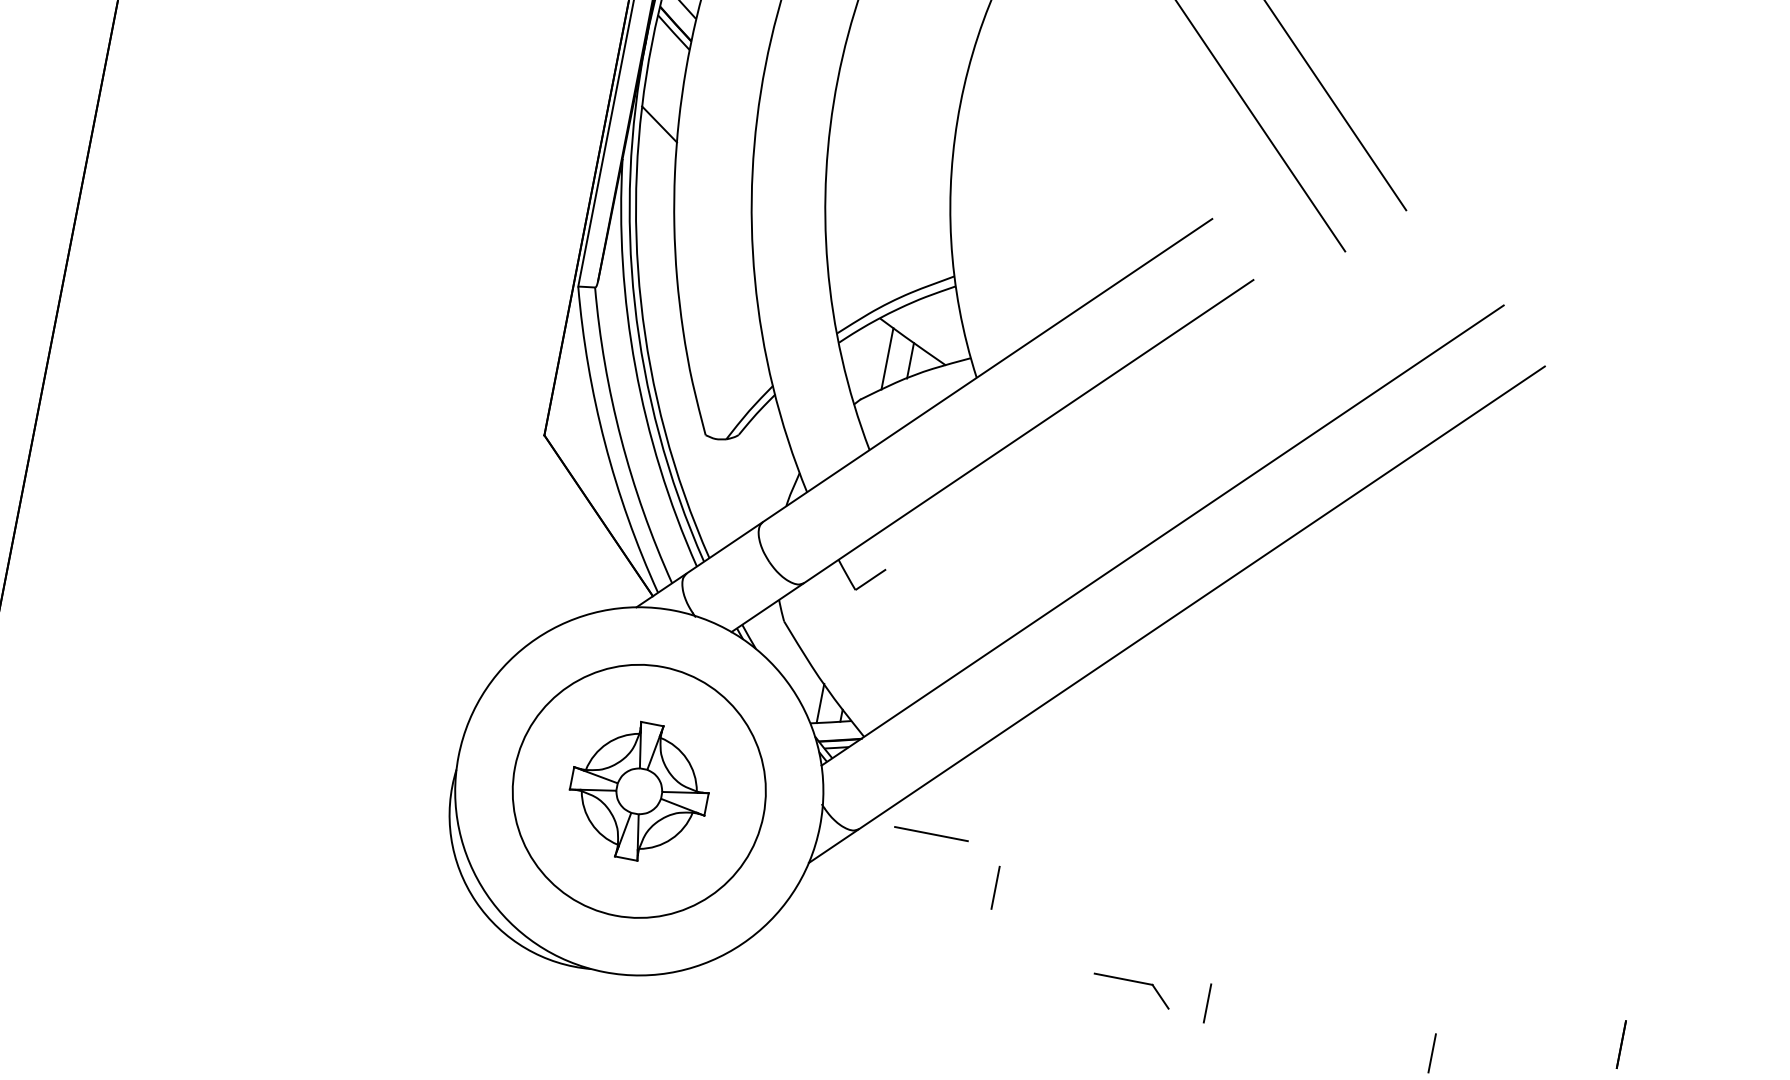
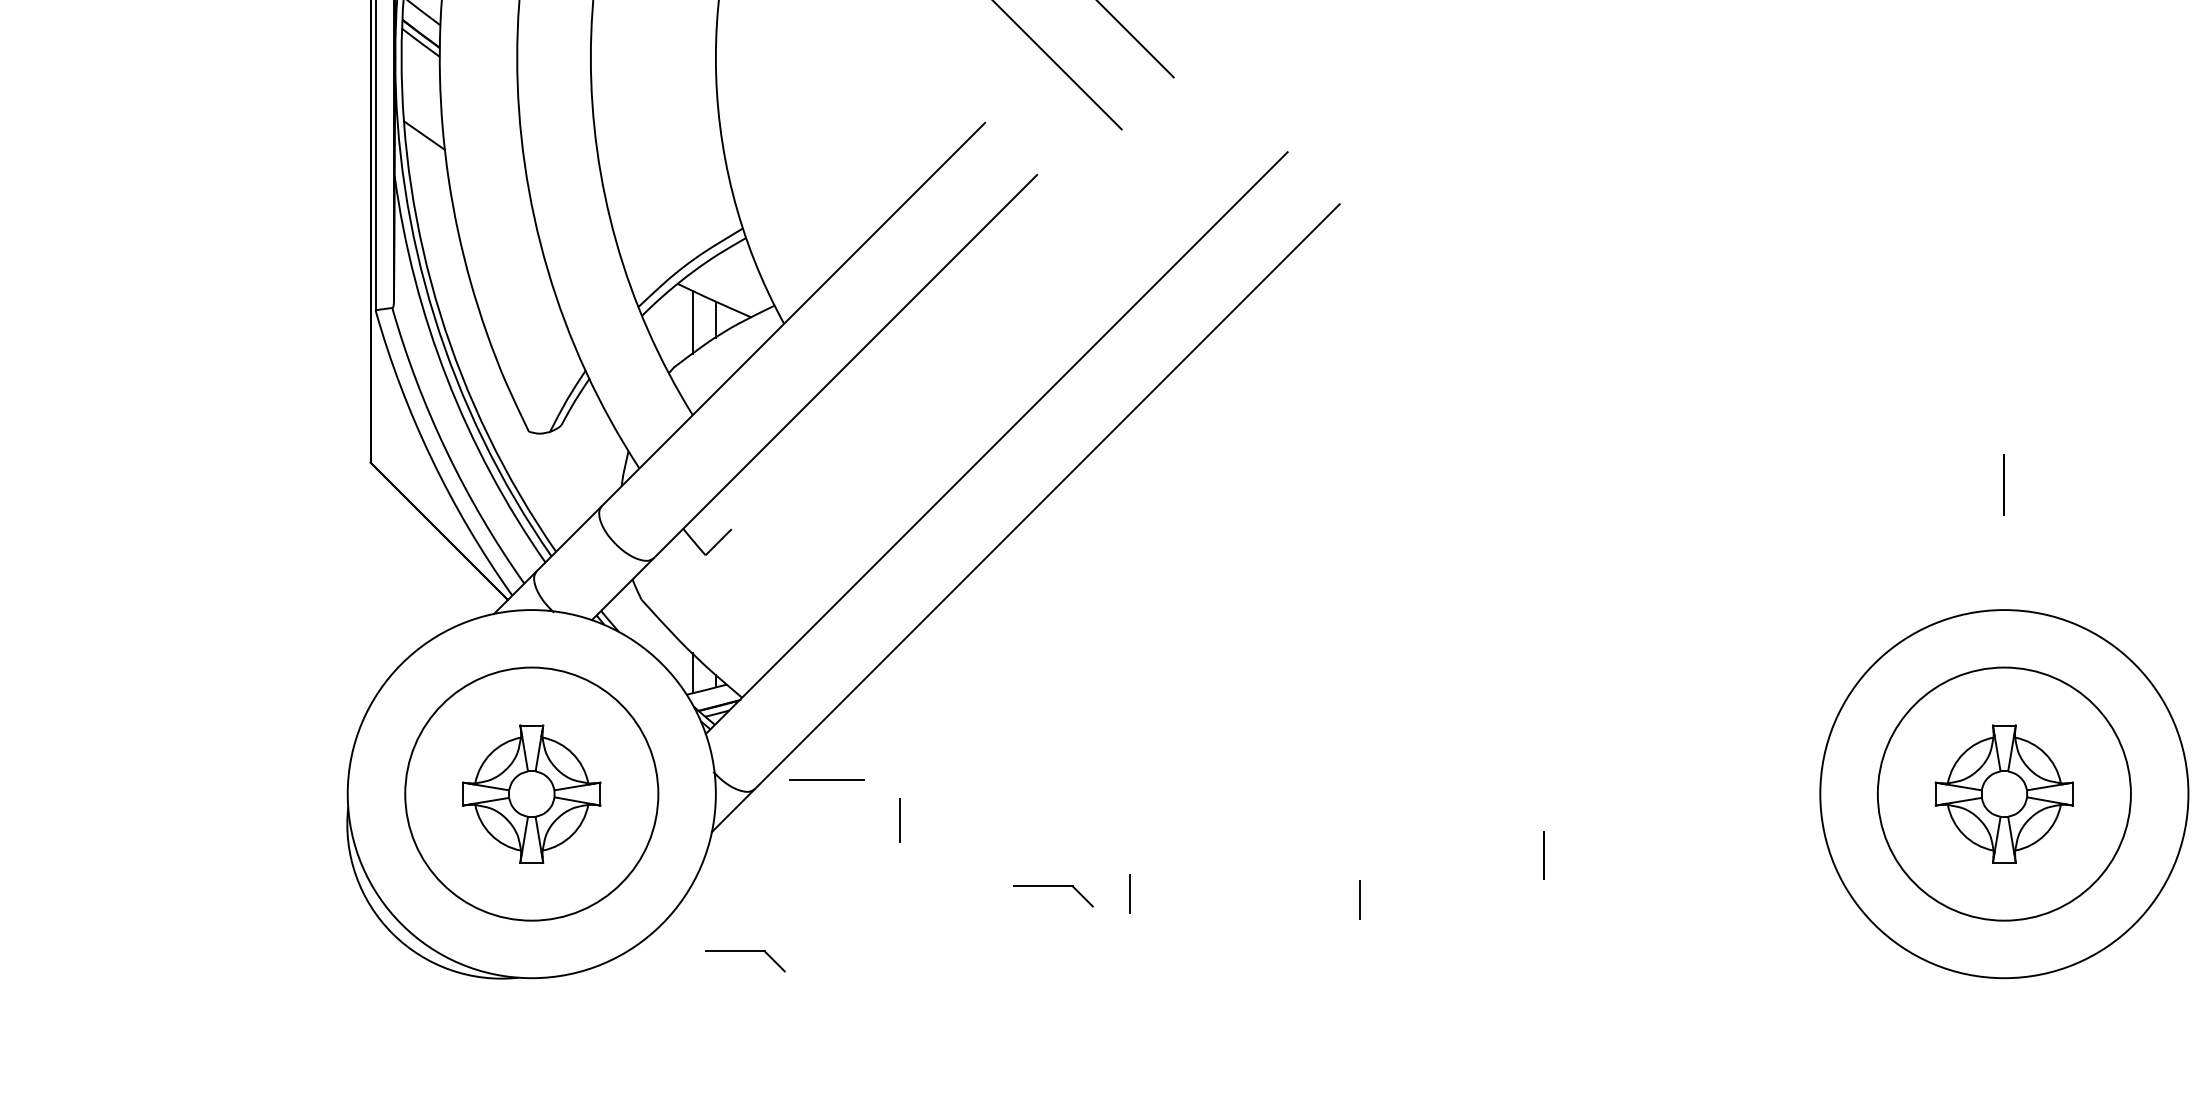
part: (819, 986) -> (745, 951), added

